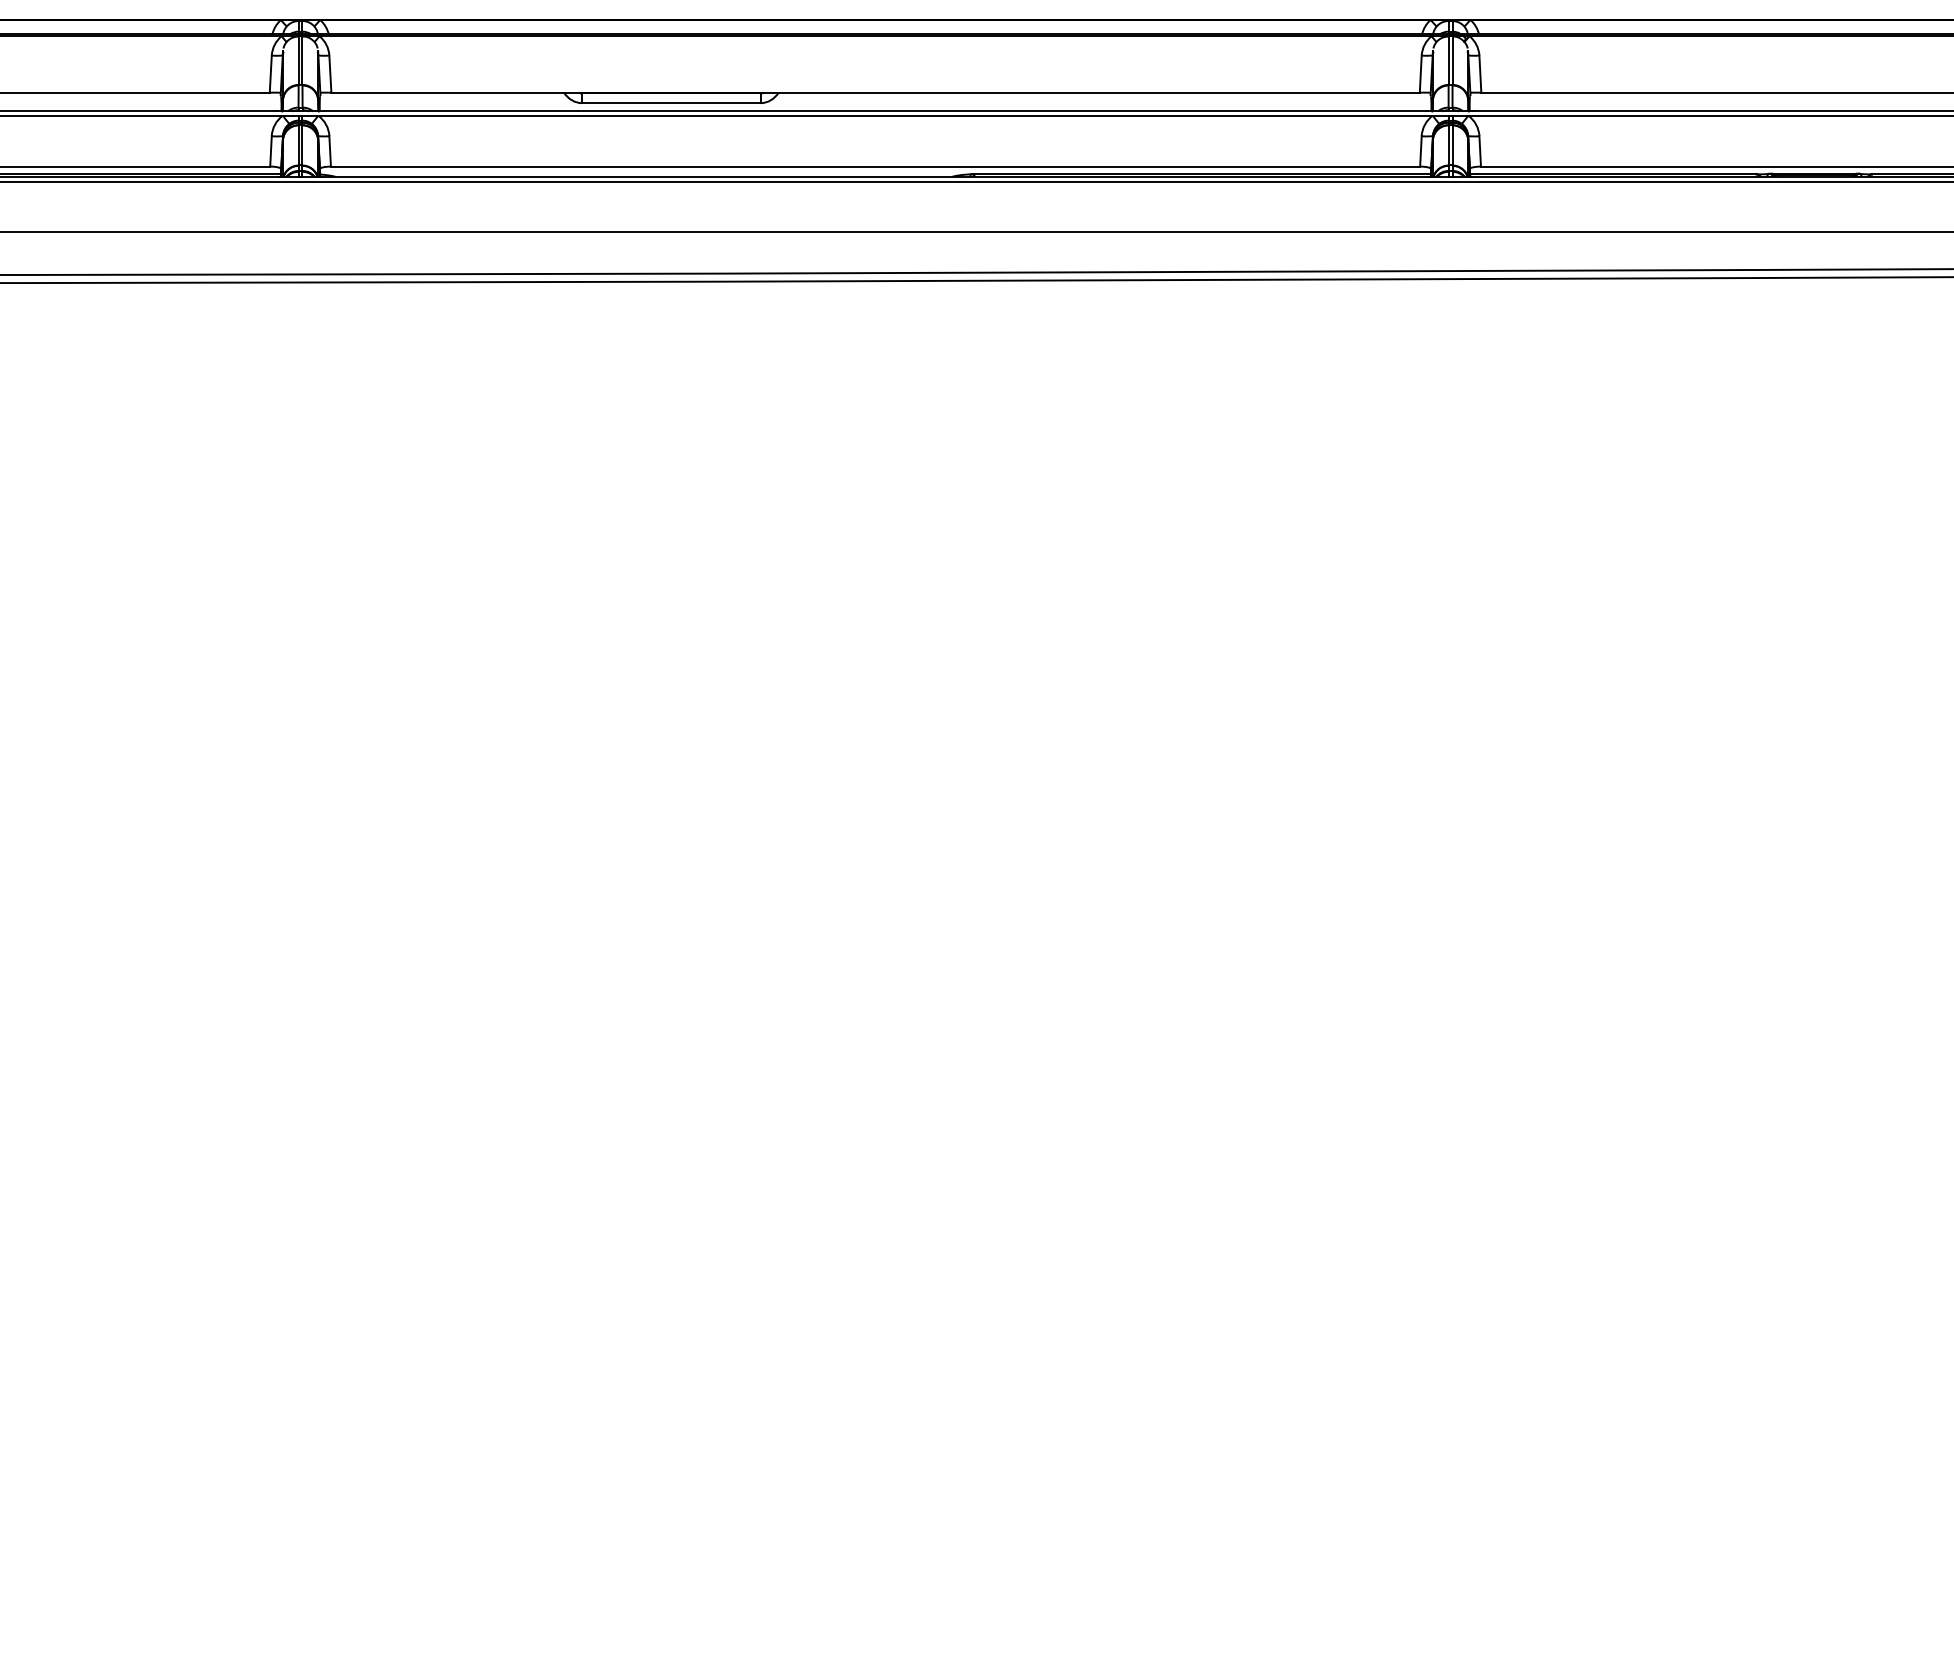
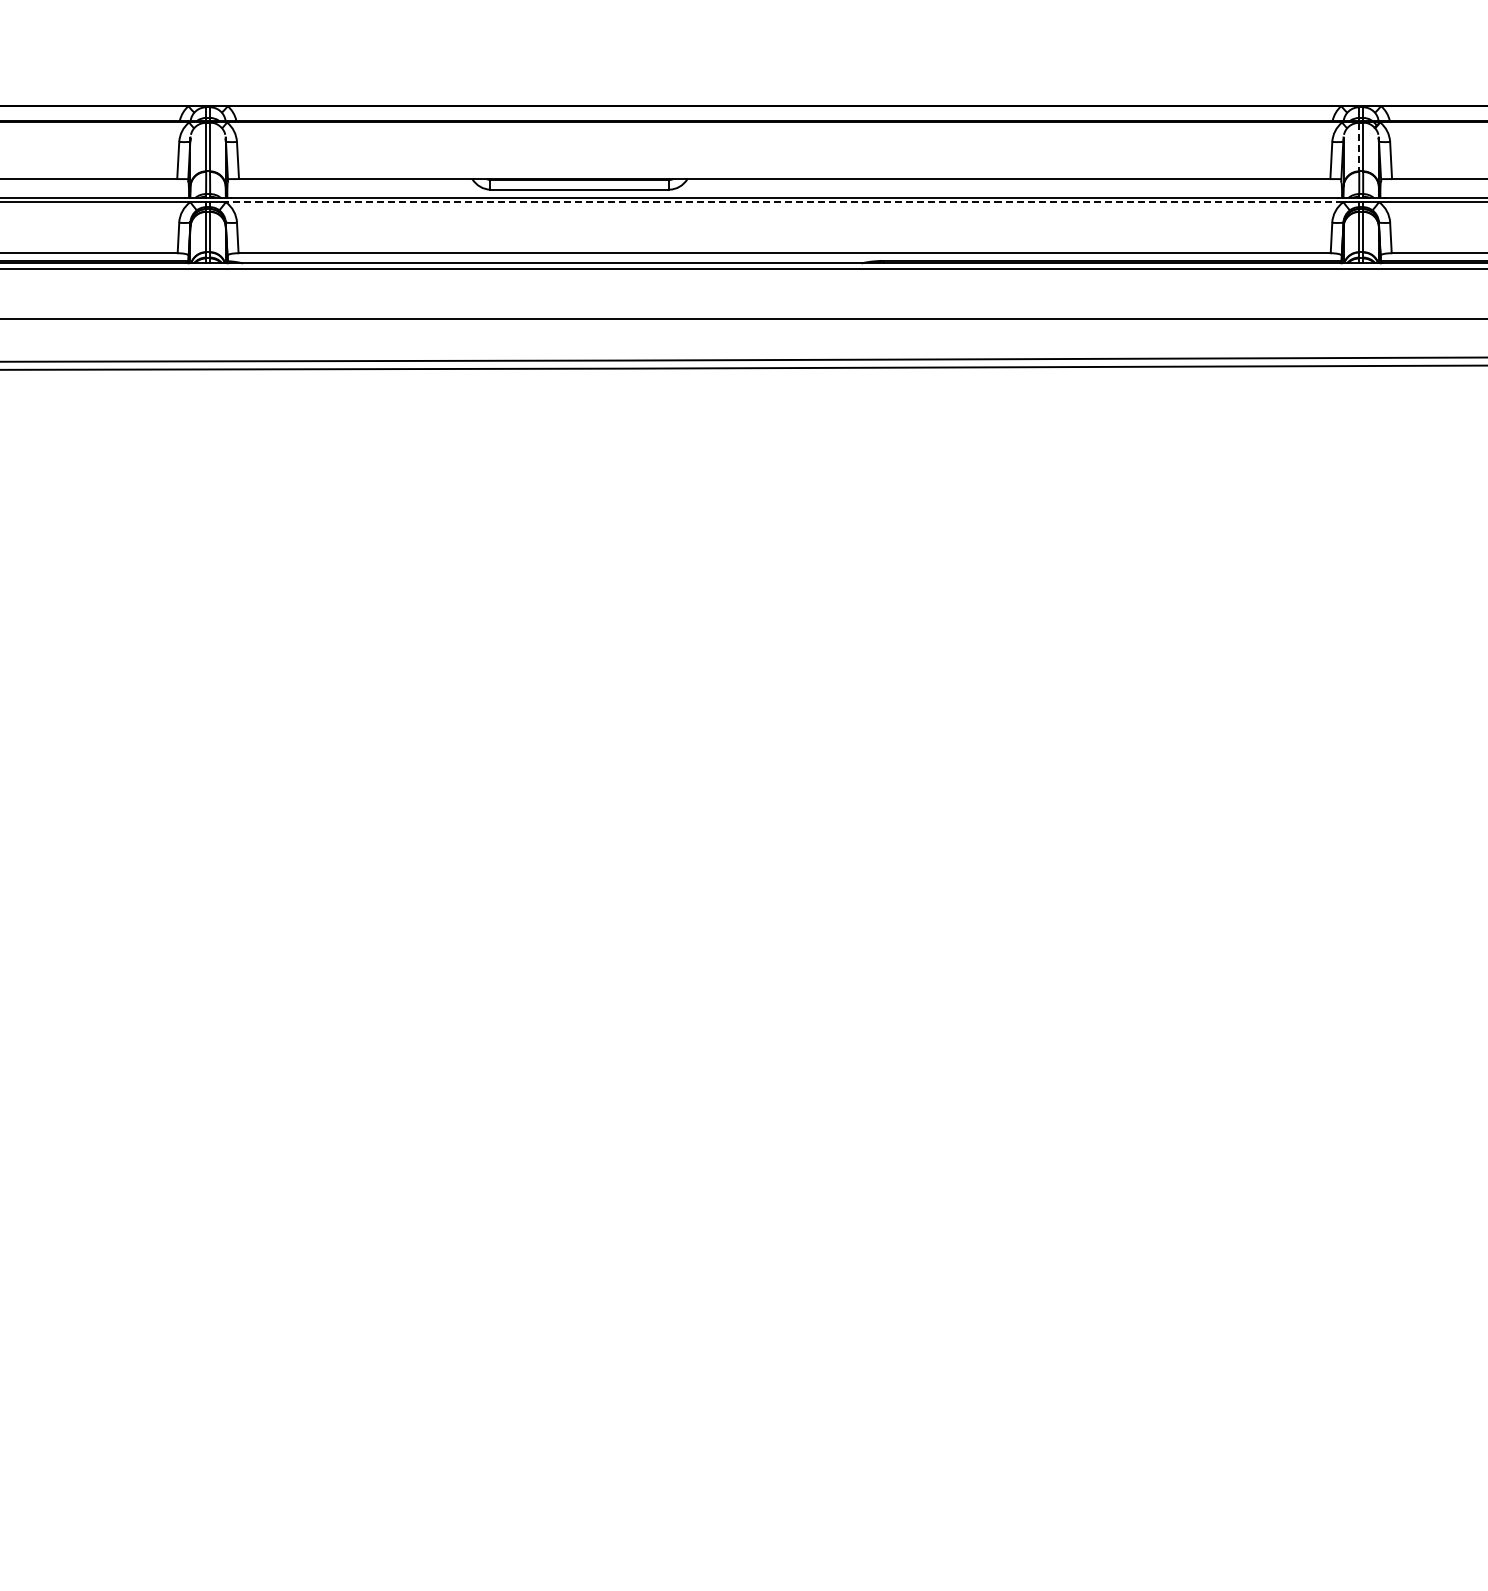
line: (1448, 61) -> (1359, 147), solid -> dashed
line: (875, 115) -> (784, 201), solid -> dashed

